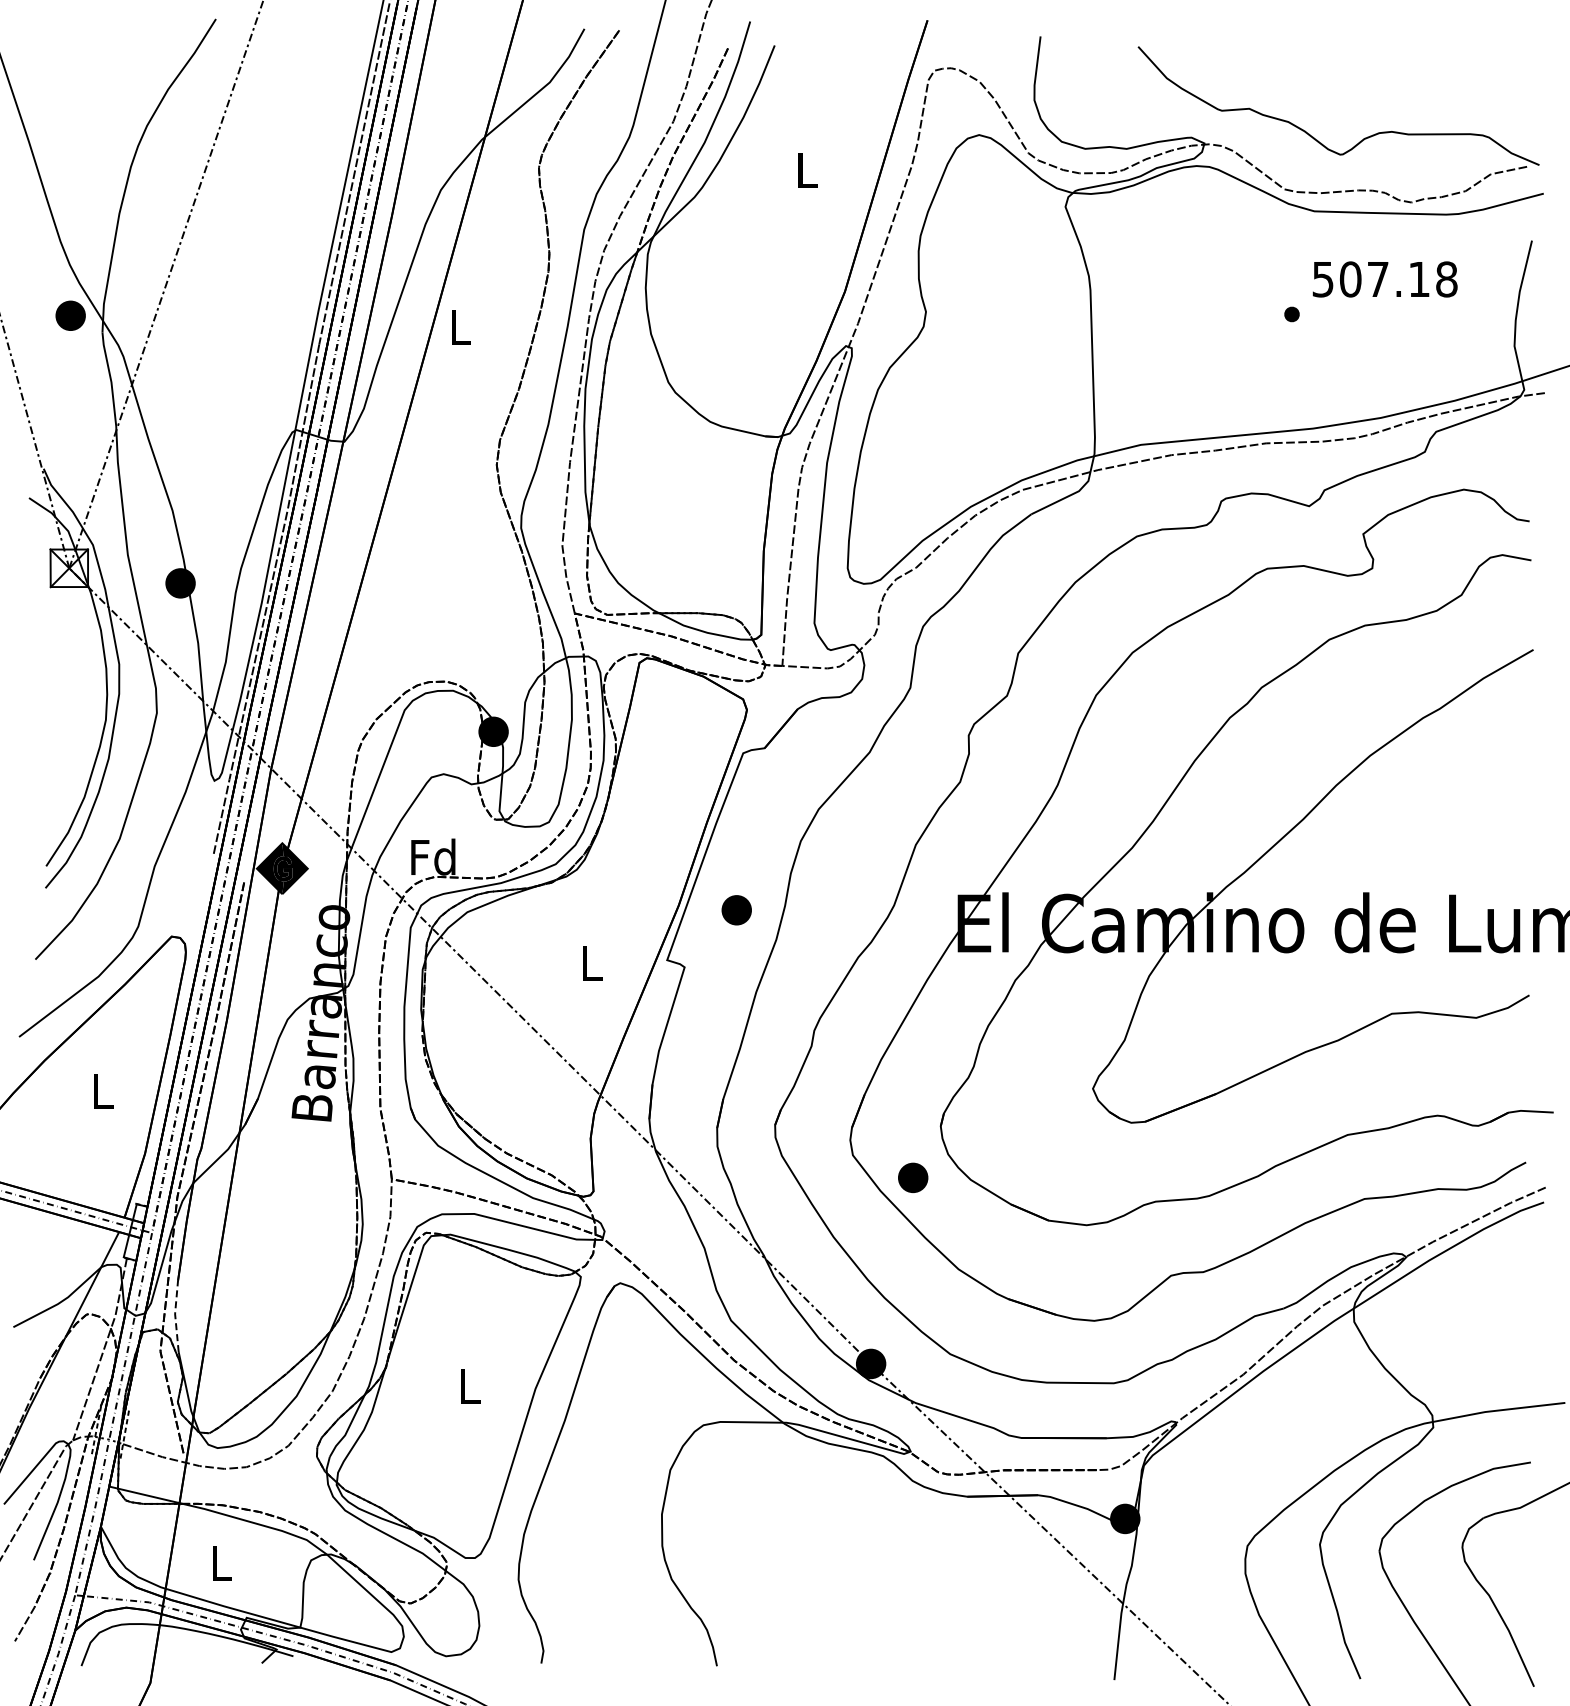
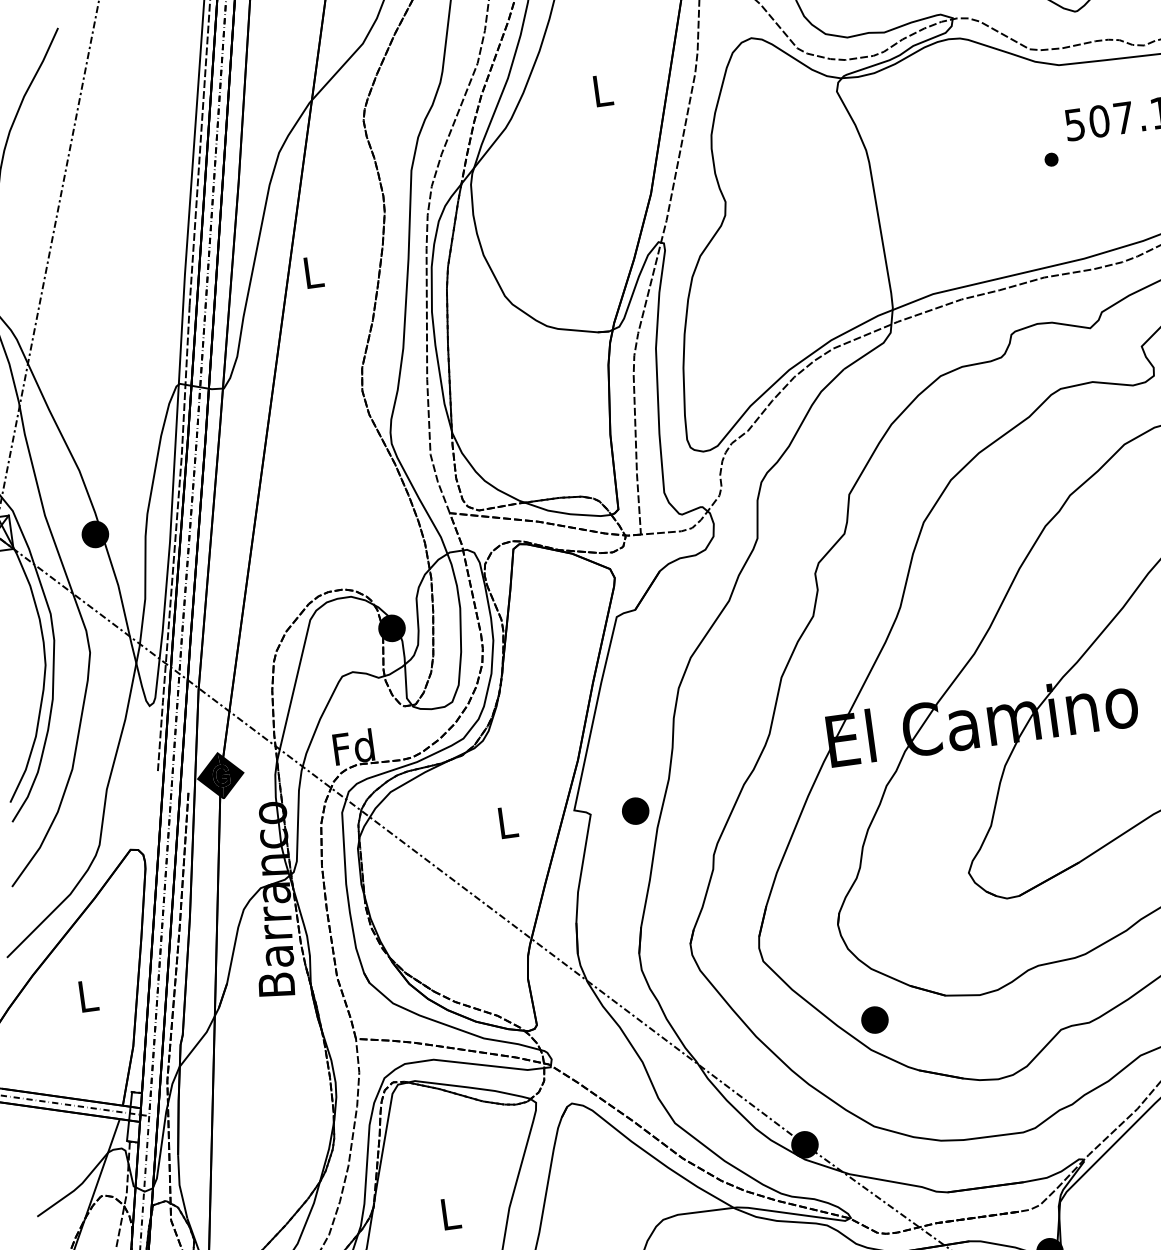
part: (736, 910) -> (635, 811), moved
part: (913, 1177) -> (875, 1019), moved
line: (175, 1315) -> (180, 1186), dashed -> solid

